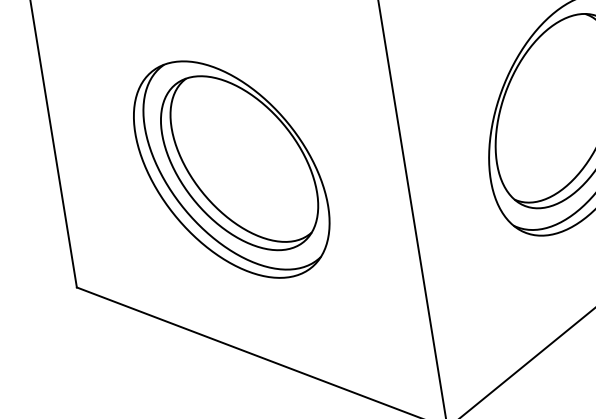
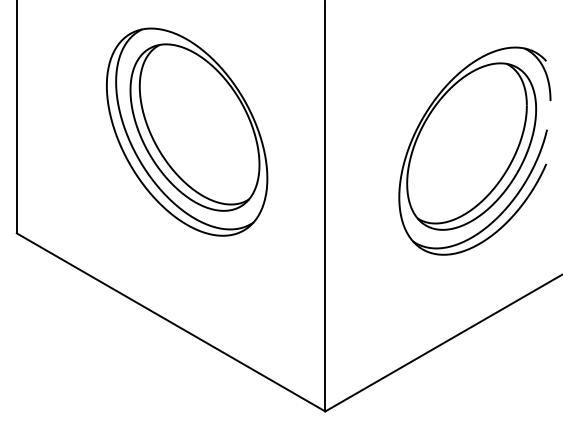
part: (232, 168) -> (187, 131), moved

